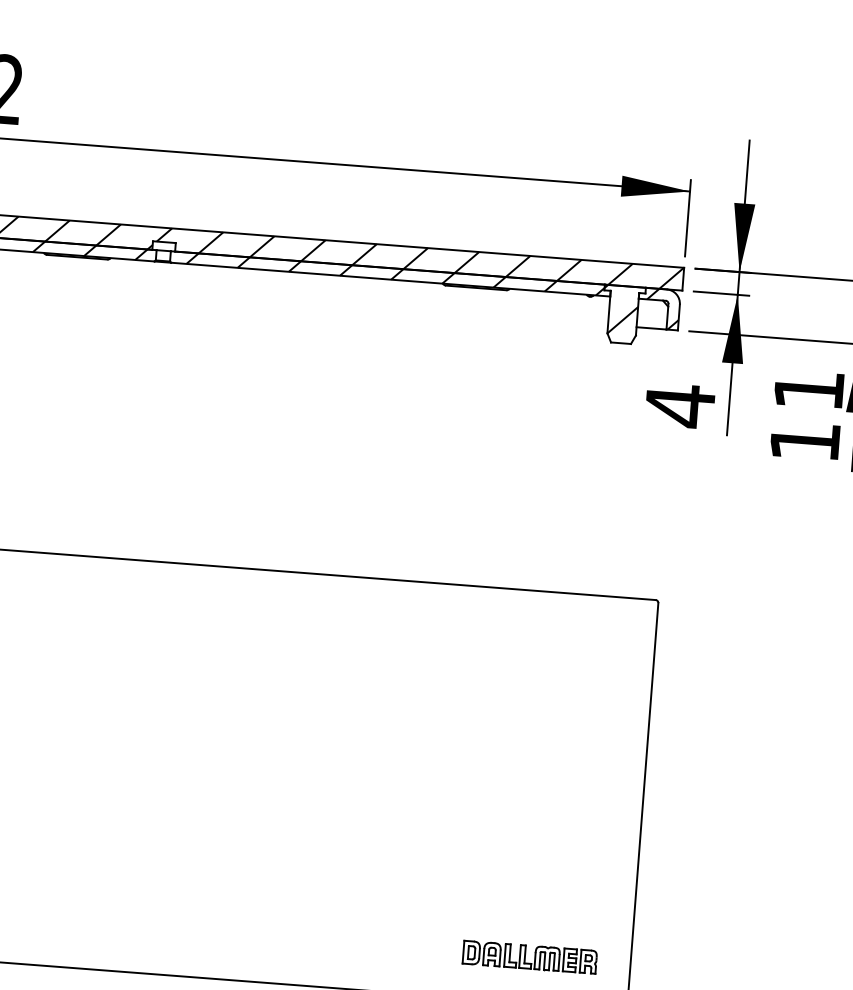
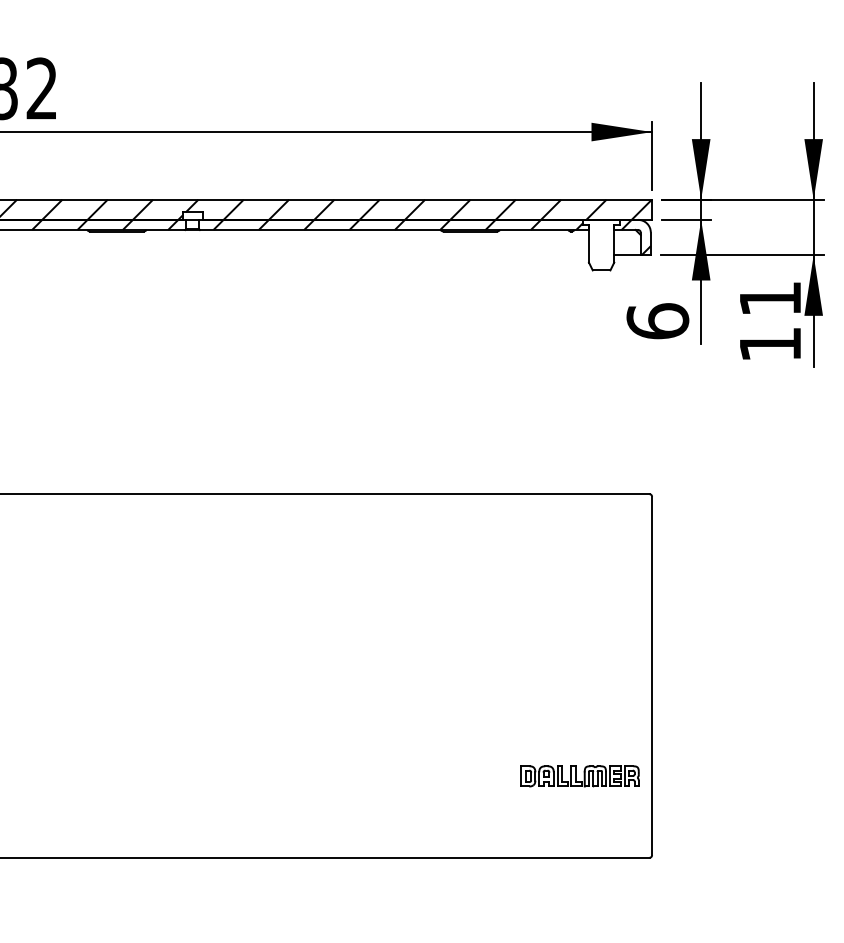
hatch: (620, 309) -> (598, 240), removed
text: (679, 405) -> (657, 321), 4 -> 6
part: (529, 957) -> (579, 776), moved

